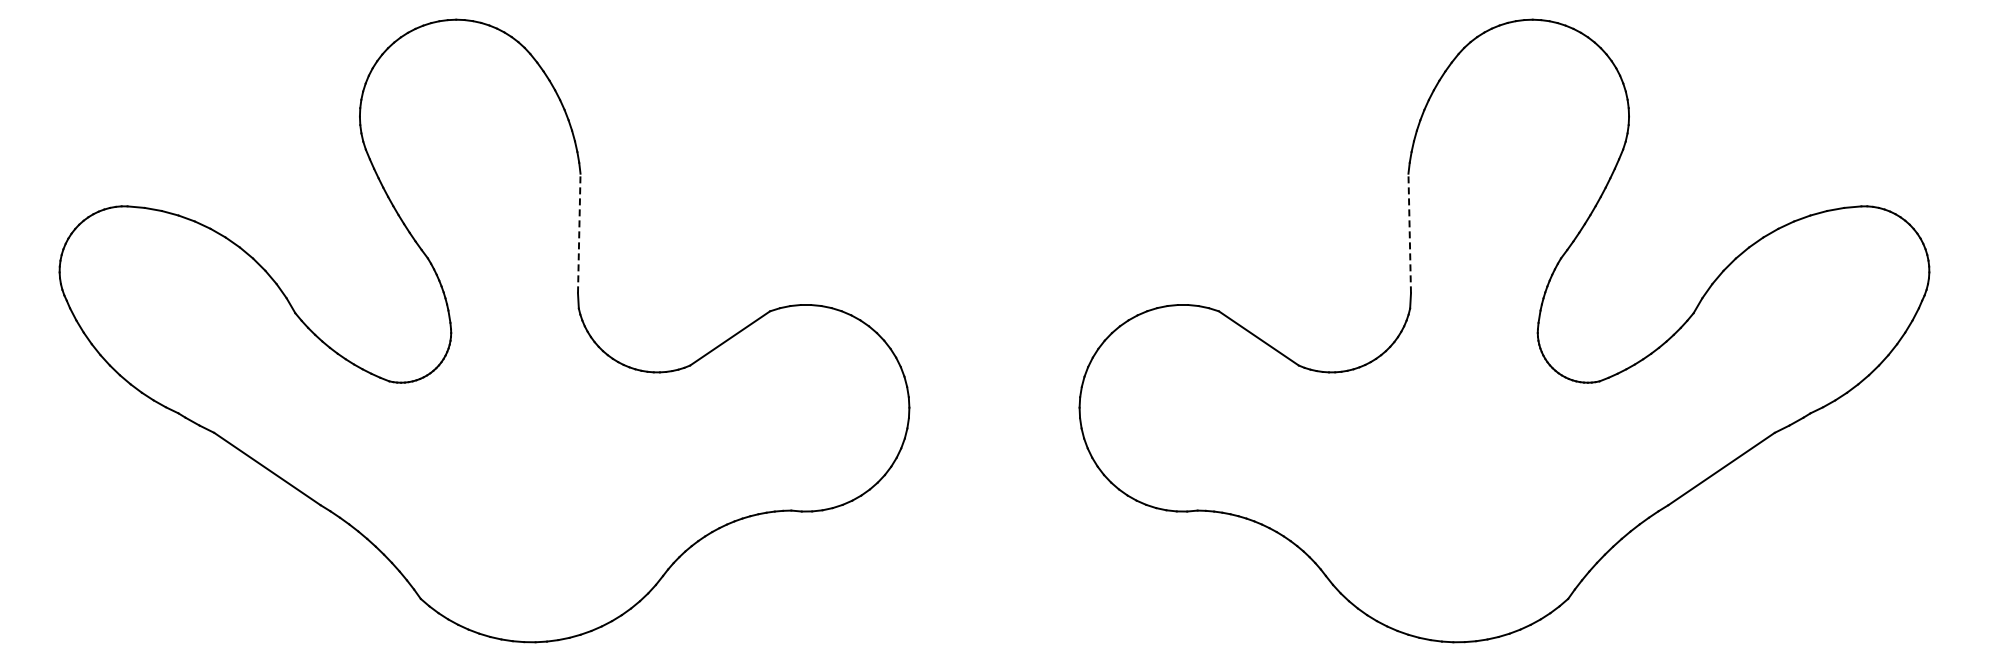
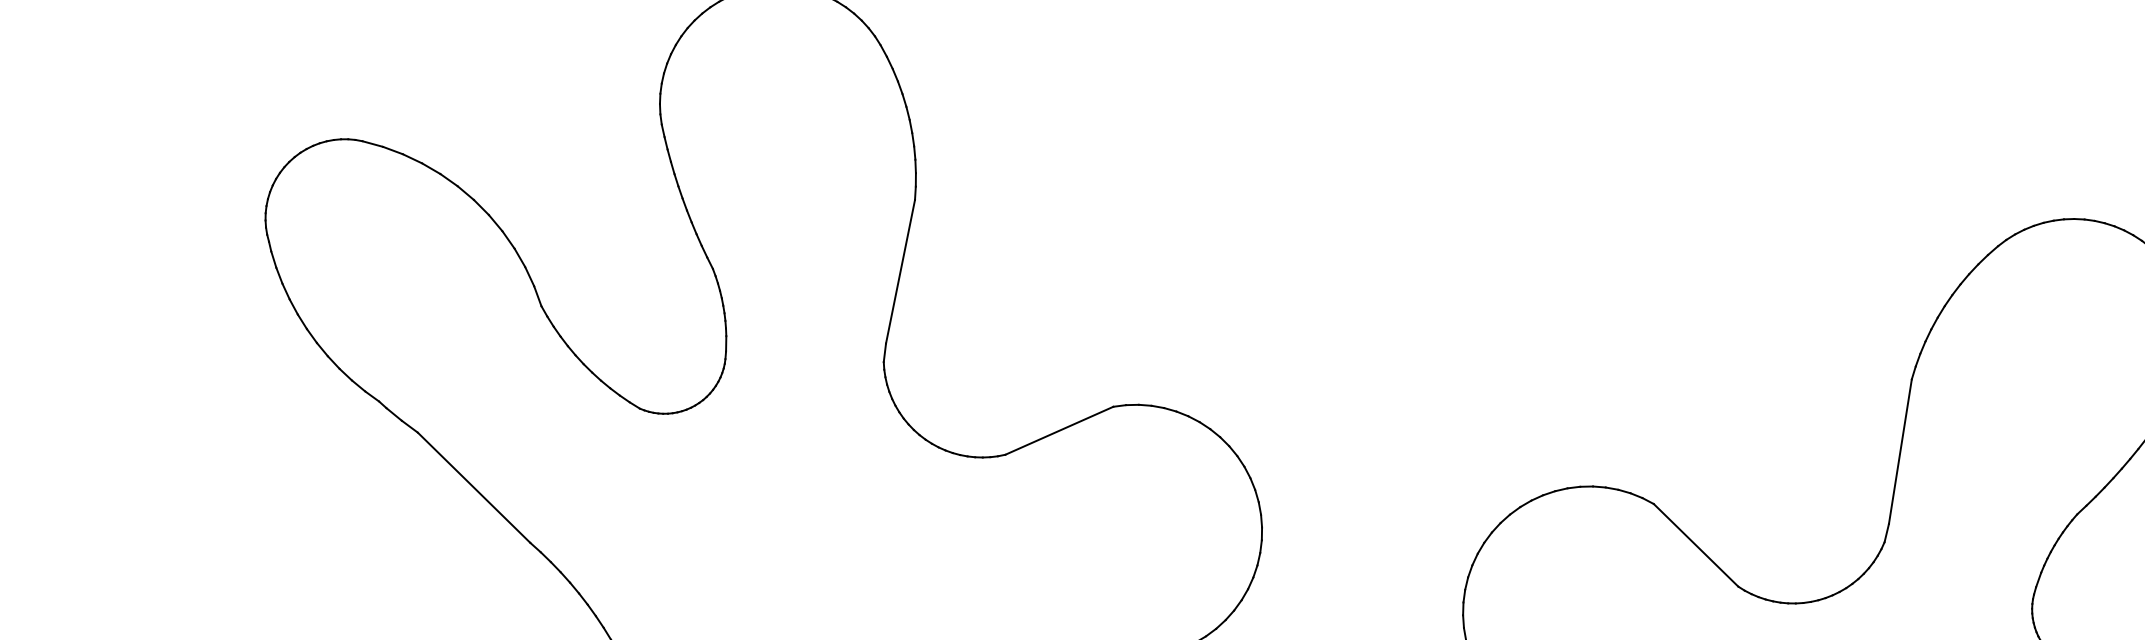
line: (579, 233) -> (900, 271), dashed -> solid
line: (1409, 233) -> (1900, 451), dashed -> solid

